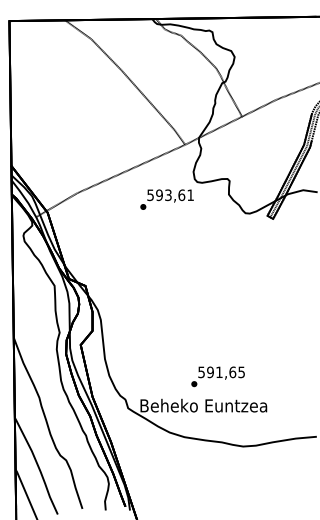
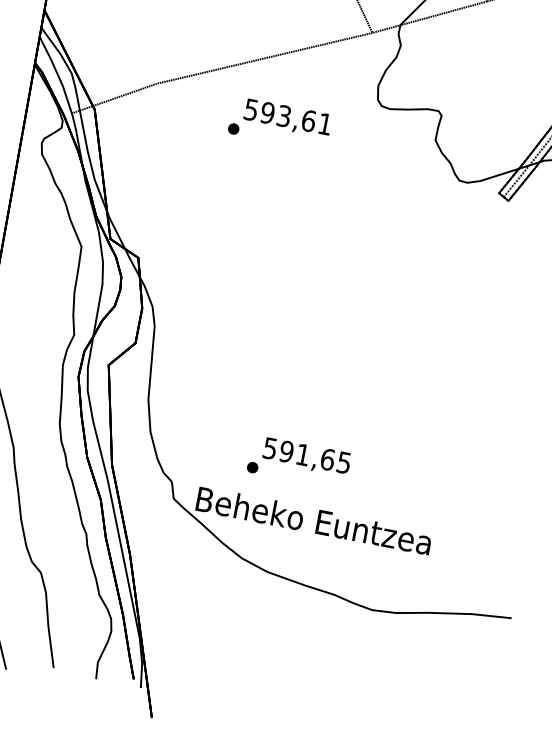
text: (166, 199) -> (279, 123), moved
text: (217, 376) -> (298, 461), moved

